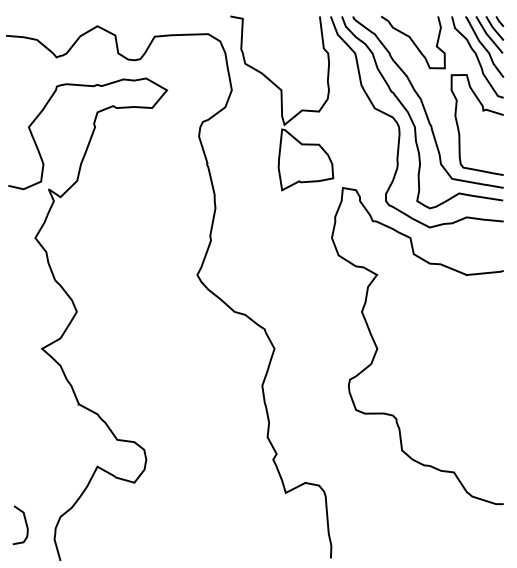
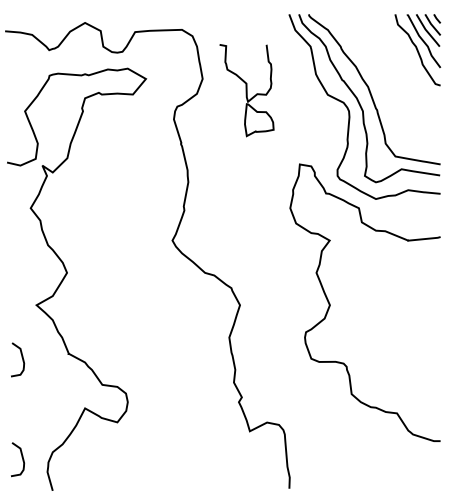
part: (450, 90) -> (394, 79), removed
part: (282, 103) -> (247, 90), size x0.6
curve: (25, 410) -> (22, 359), added

